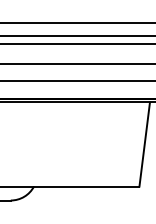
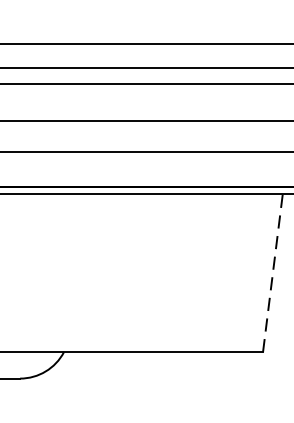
line: (144, 144) -> (272, 272), solid -> dashed

